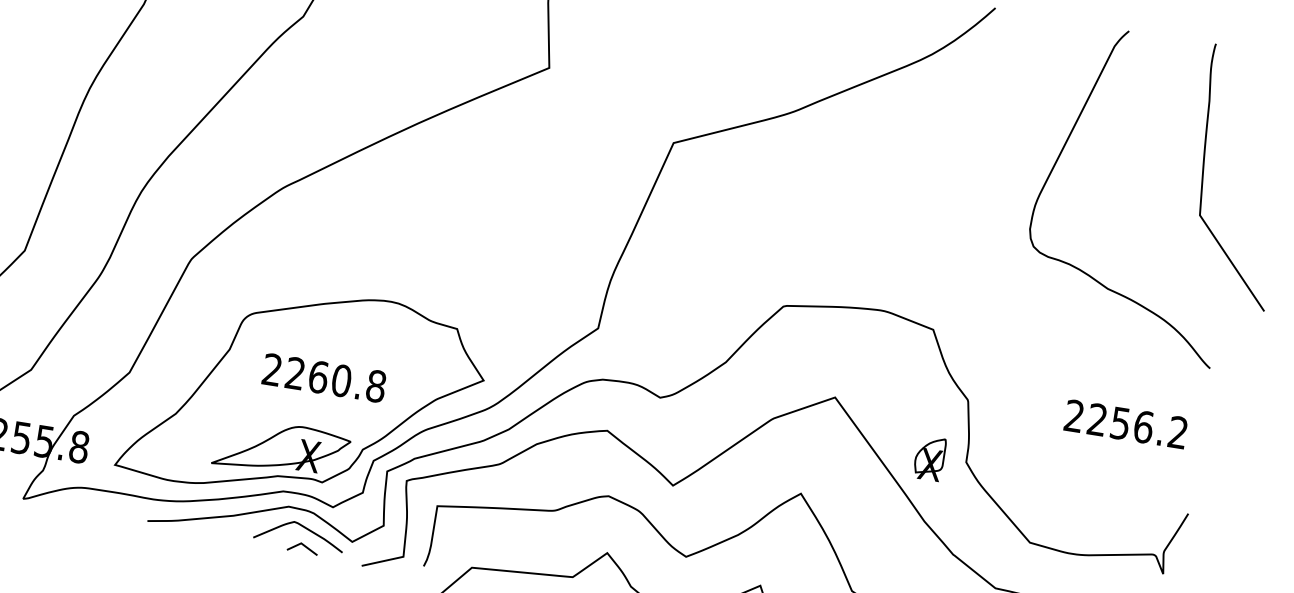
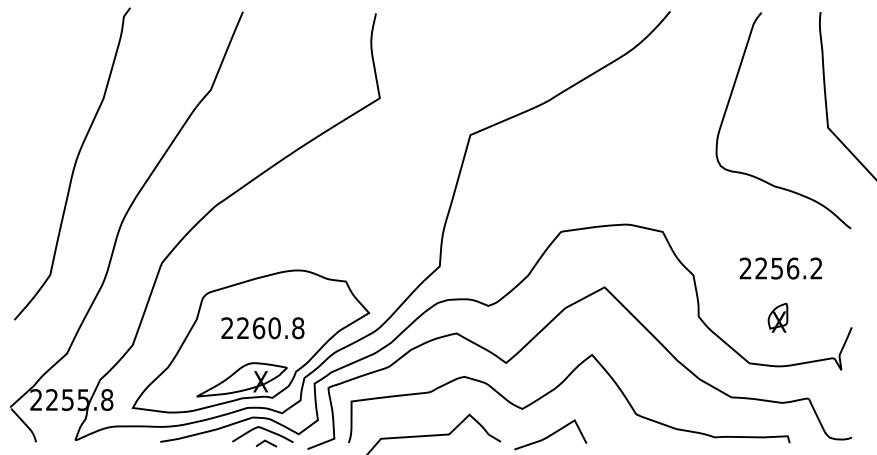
text: (1125, 424) -> (780, 268), moved
part: (929, 457) -> (777, 317), moved

